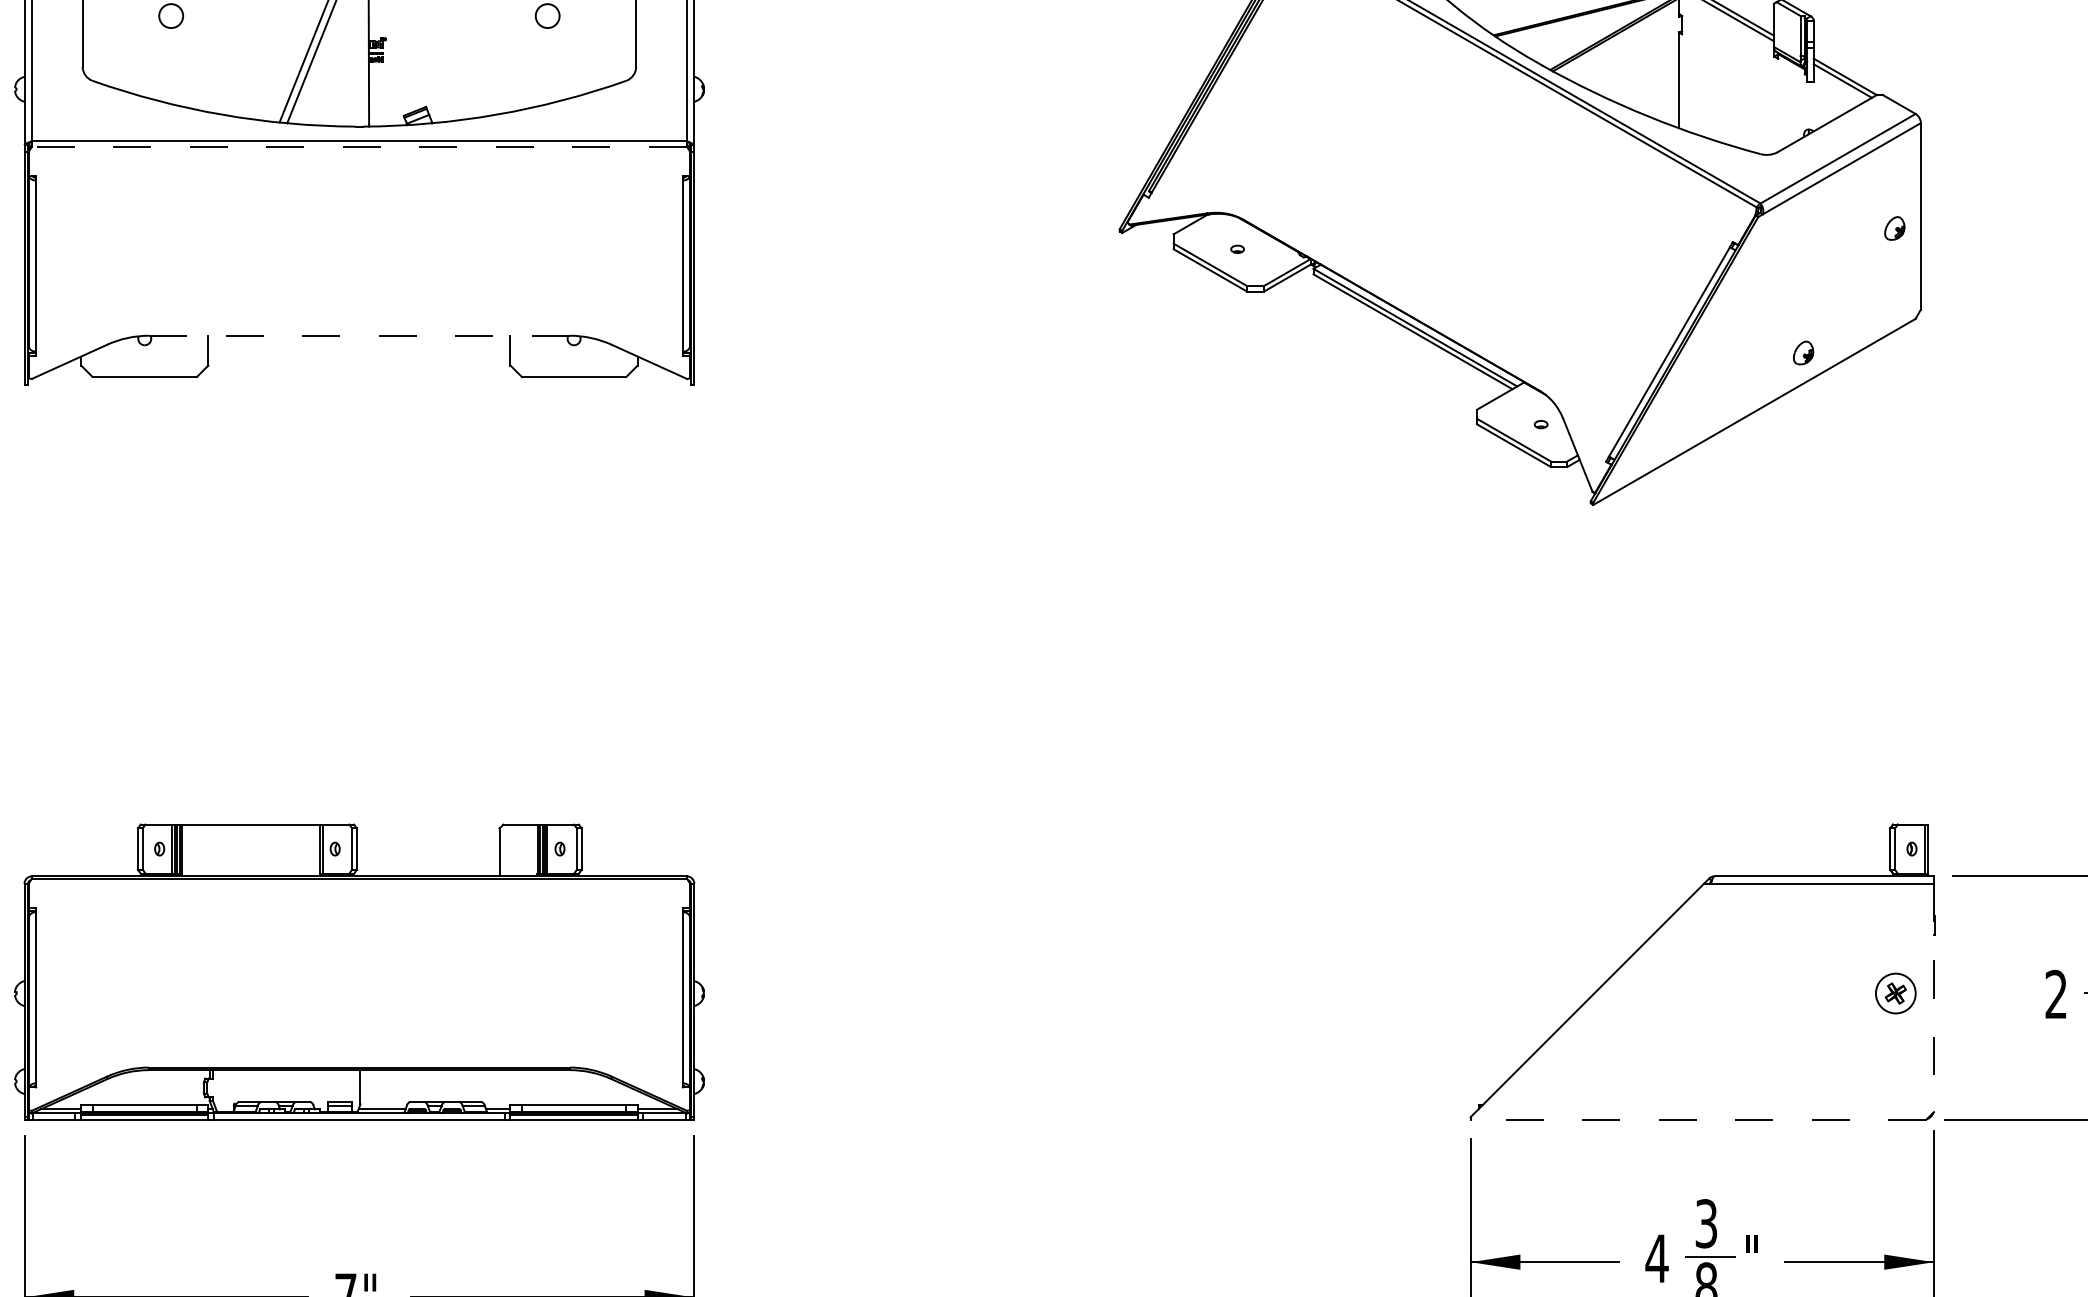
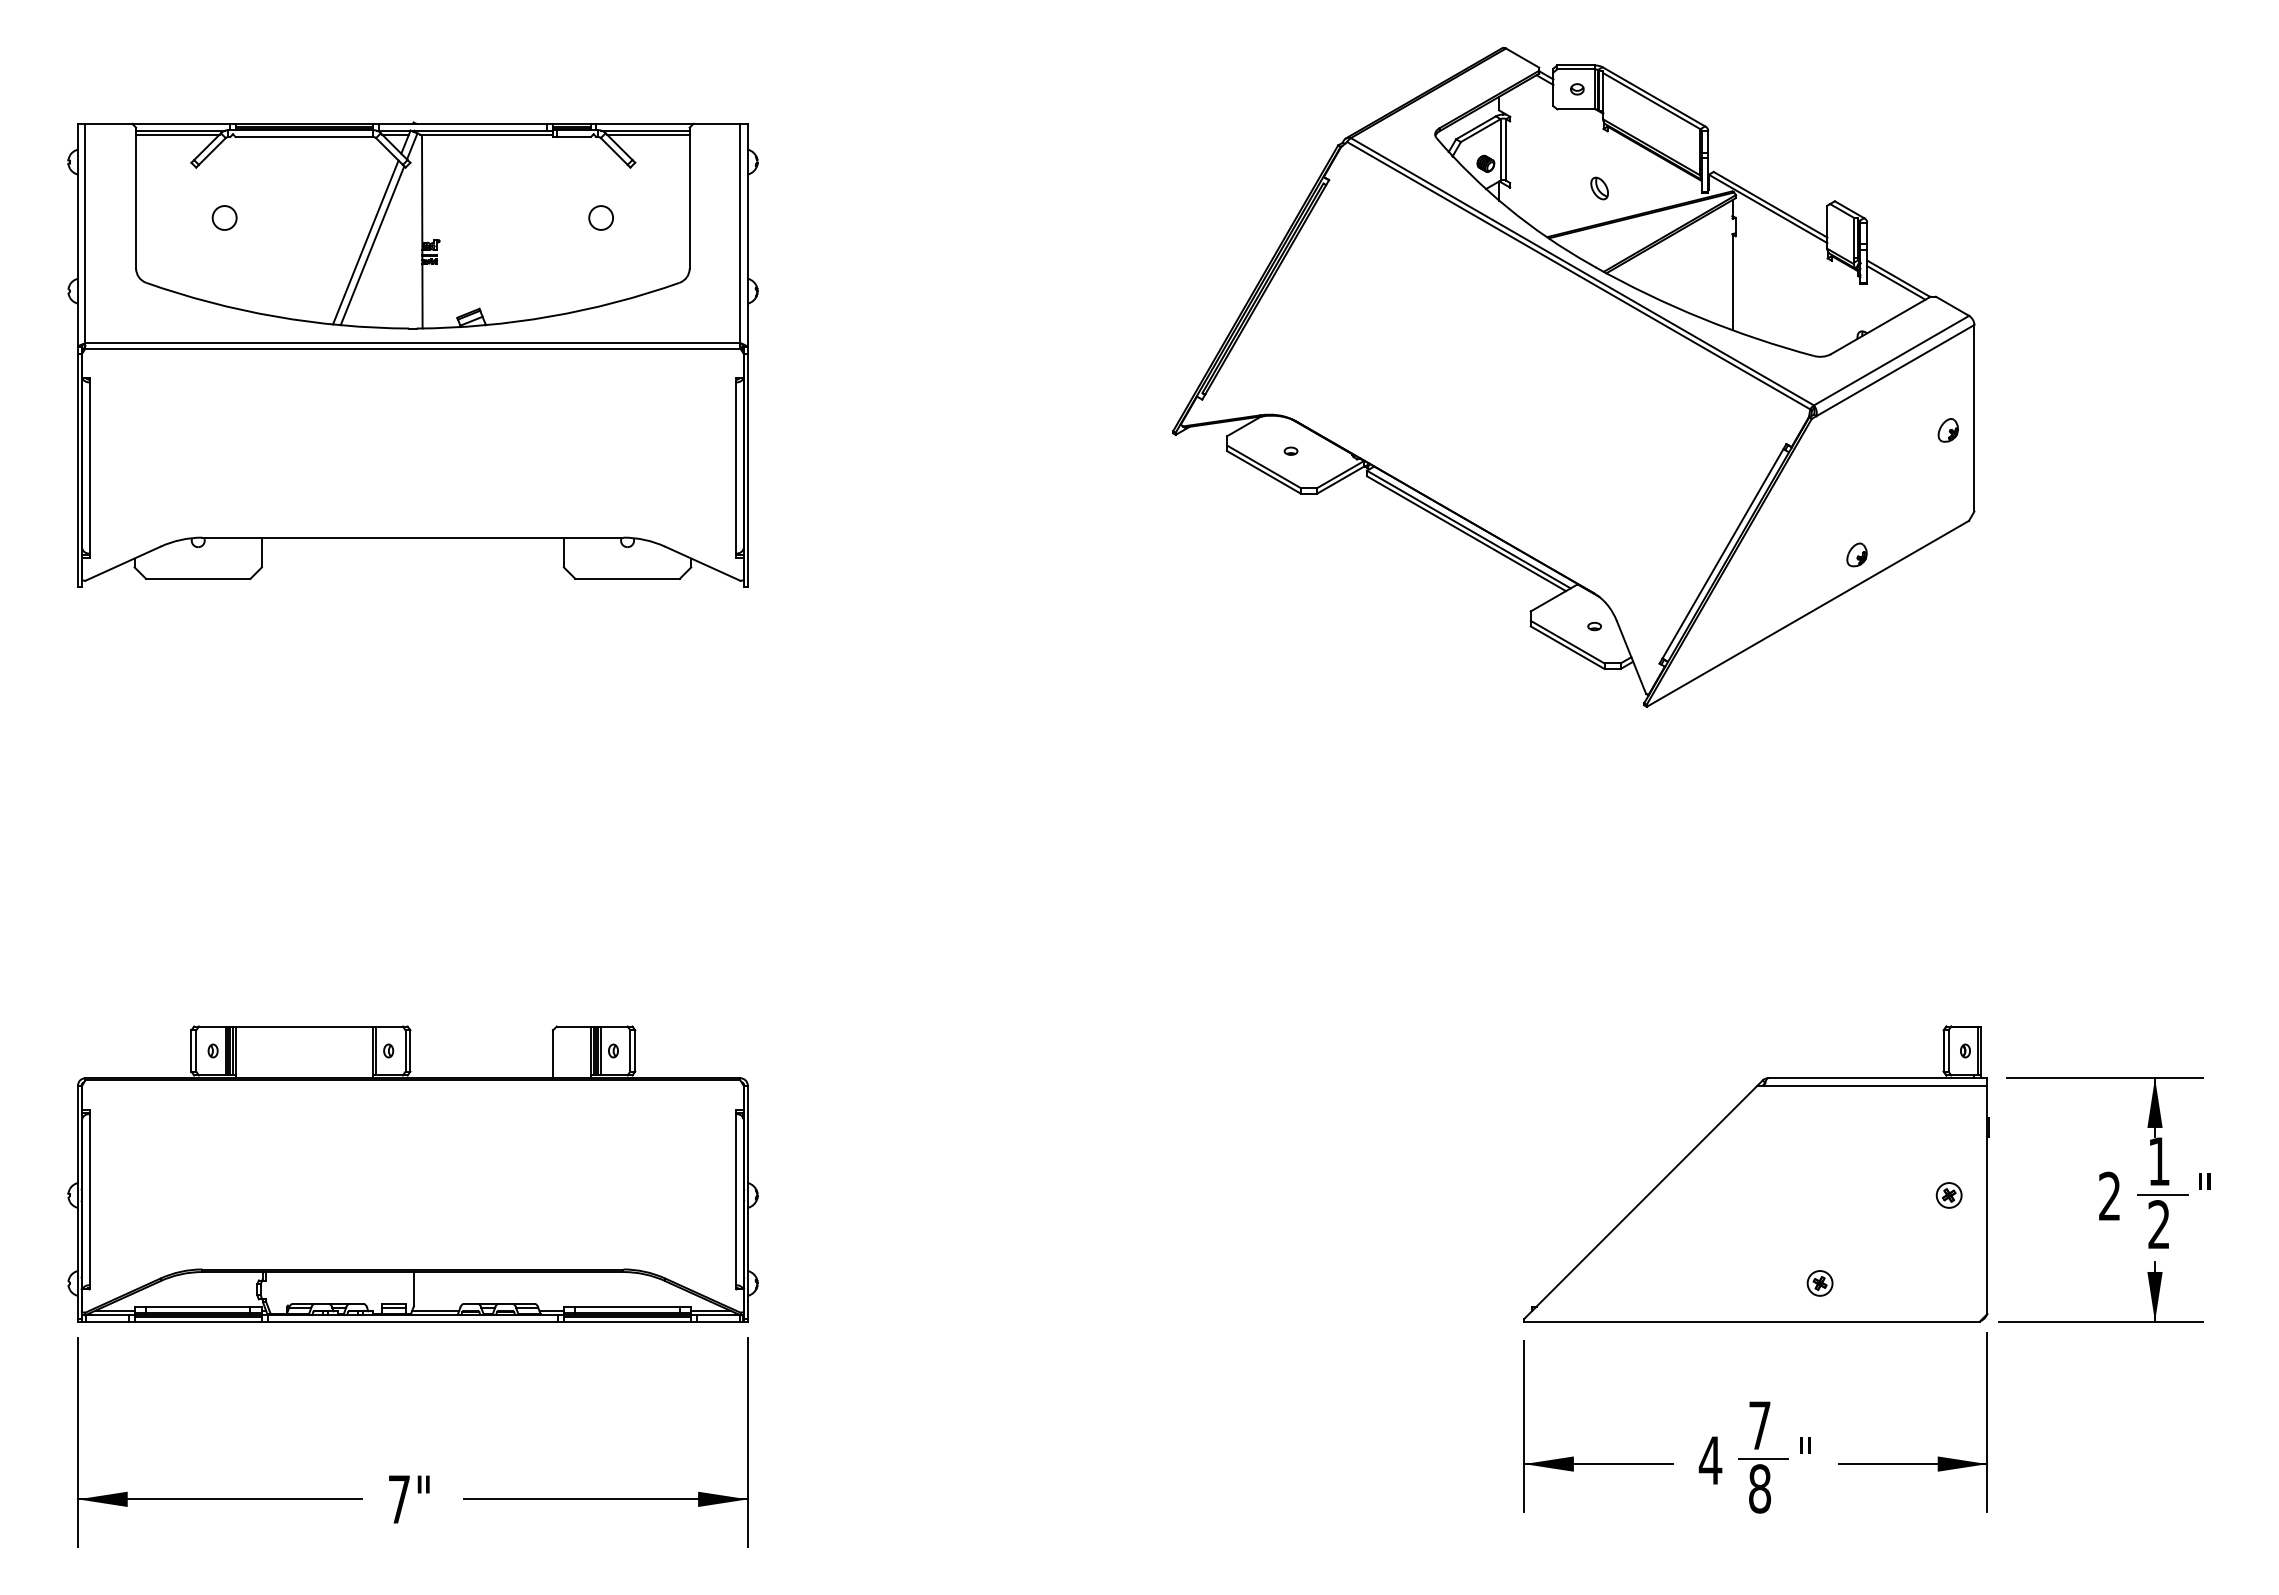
line: (359, 146) -> (412, 348), dashed -> solid
line: (359, 335) -> (412, 537), dashed -> solid
part: (1895, 993) -> (1948, 1195), size x0.62
line: (1934, 998) -> (1987, 1200), dashed -> solid
part: (1766, 1081) -> (1819, 1283), added
line: (1698, 1119) -> (1751, 1321), dashed -> solid
text: (1706, 1223) -> (1759, 1425), 3 -> 7

